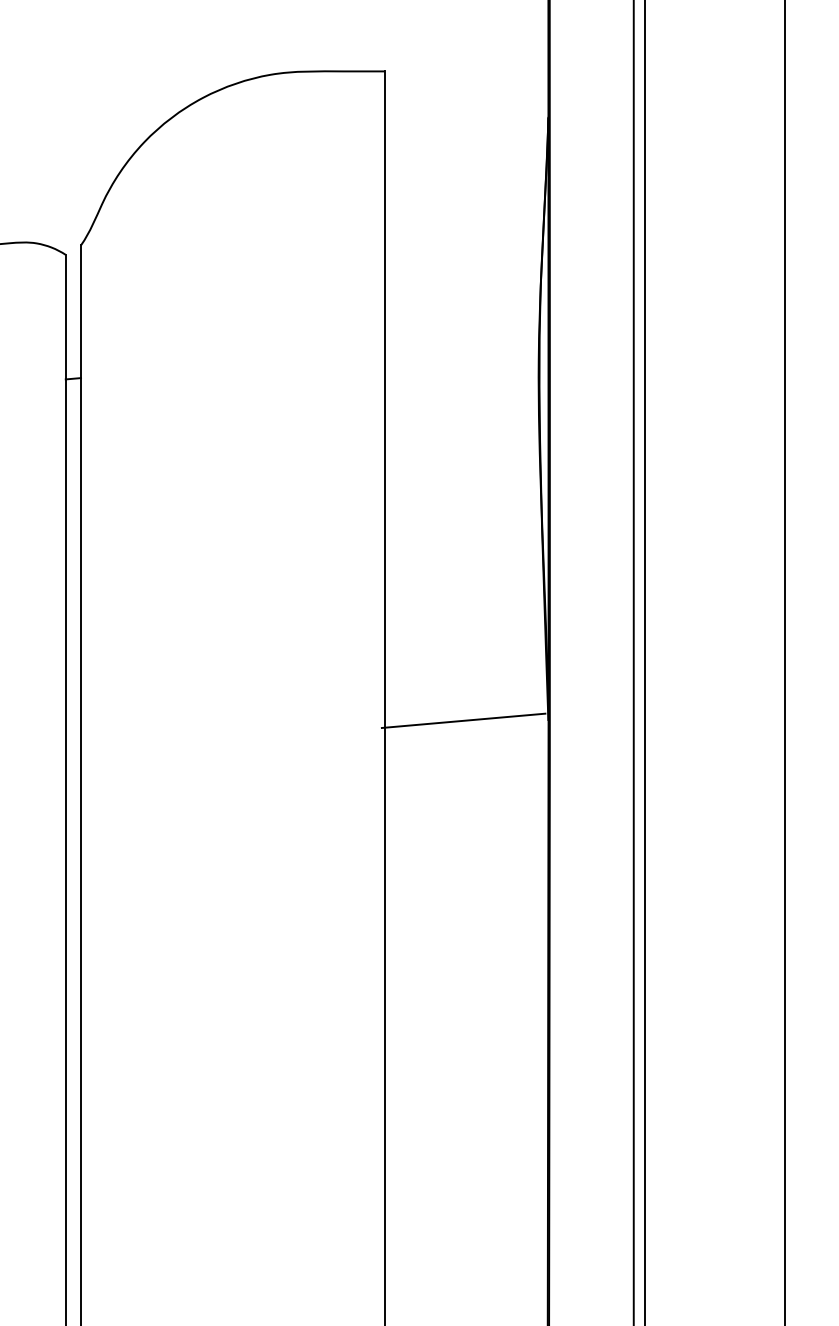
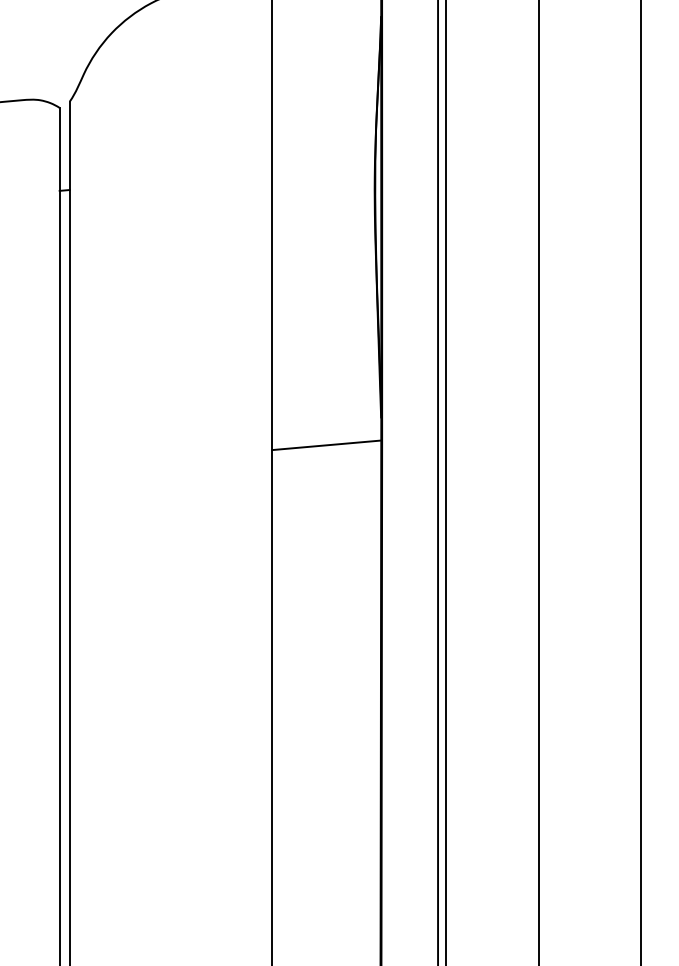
line: (463, 721) -> (326, 445), moved

